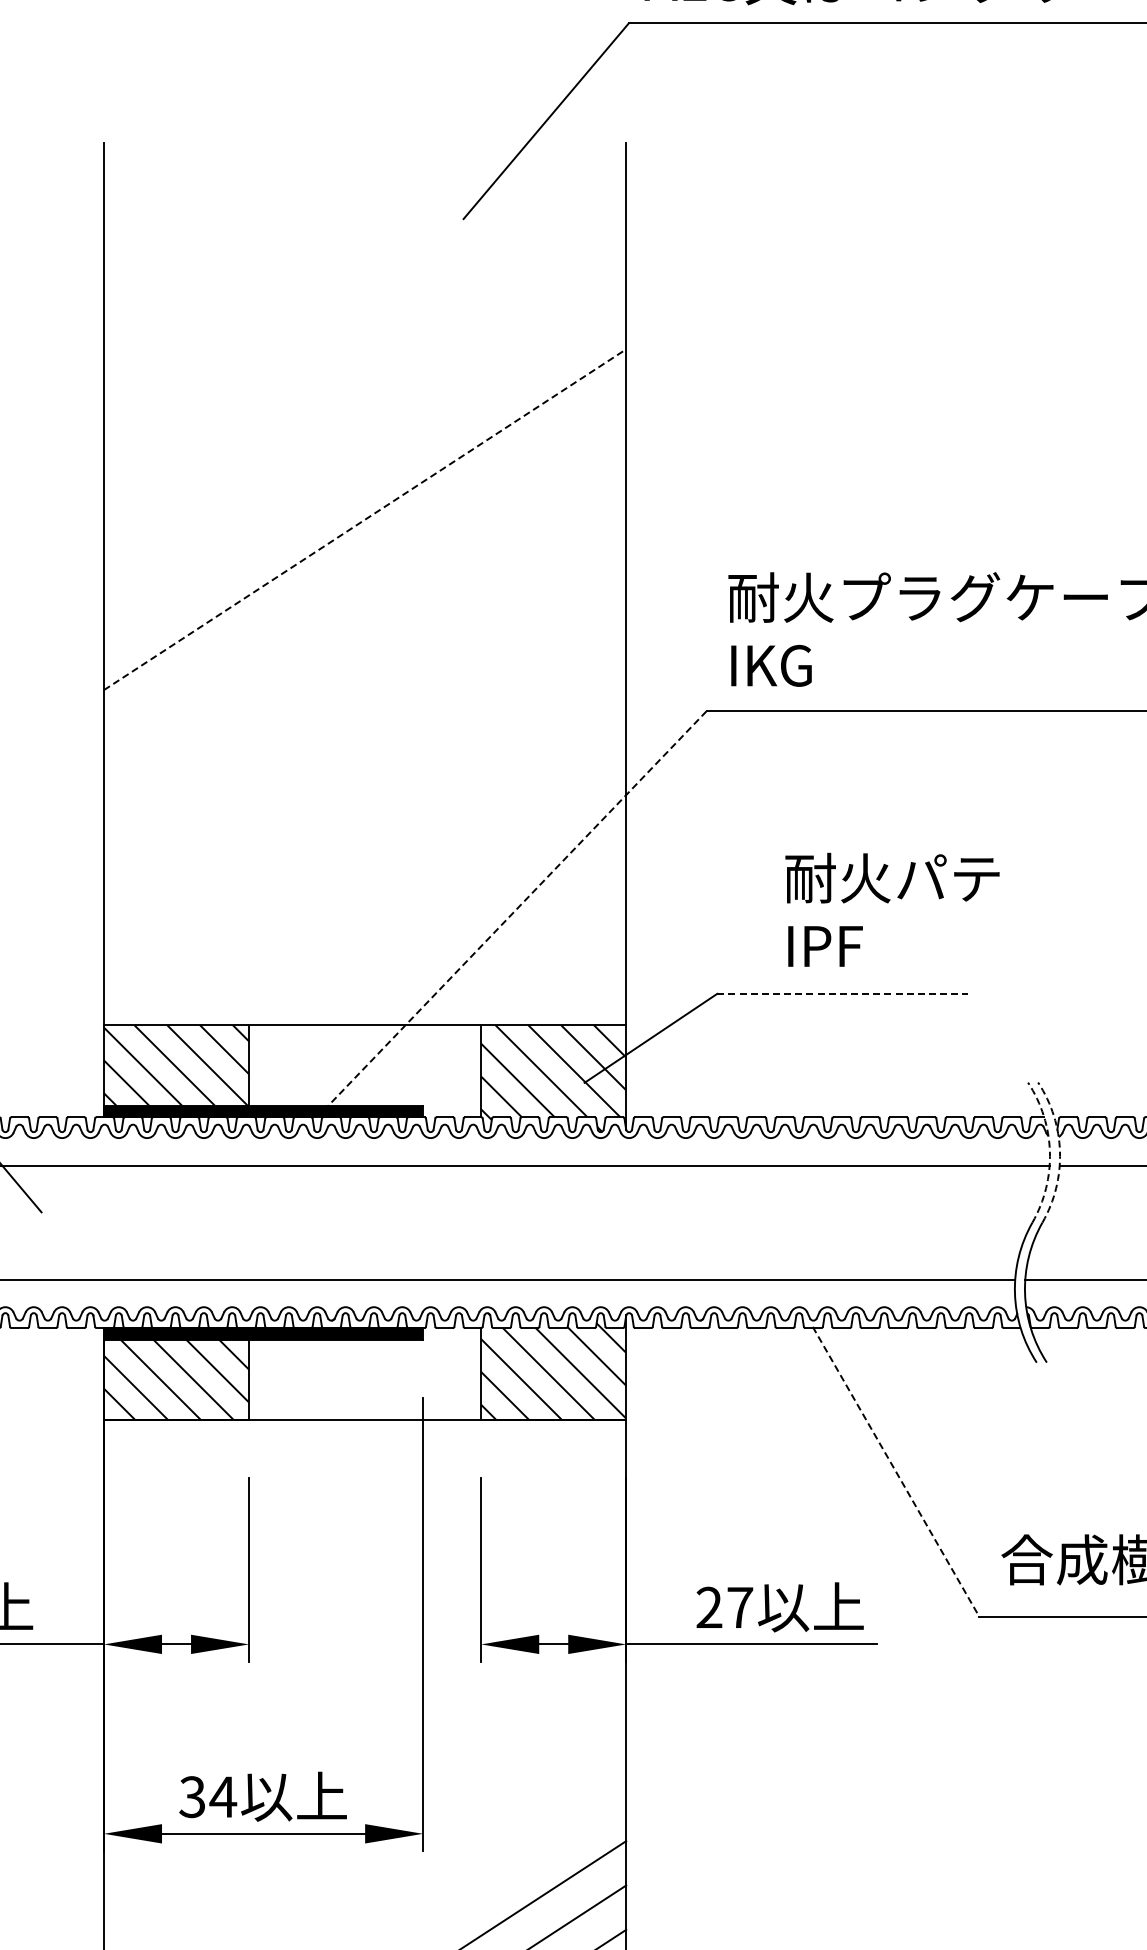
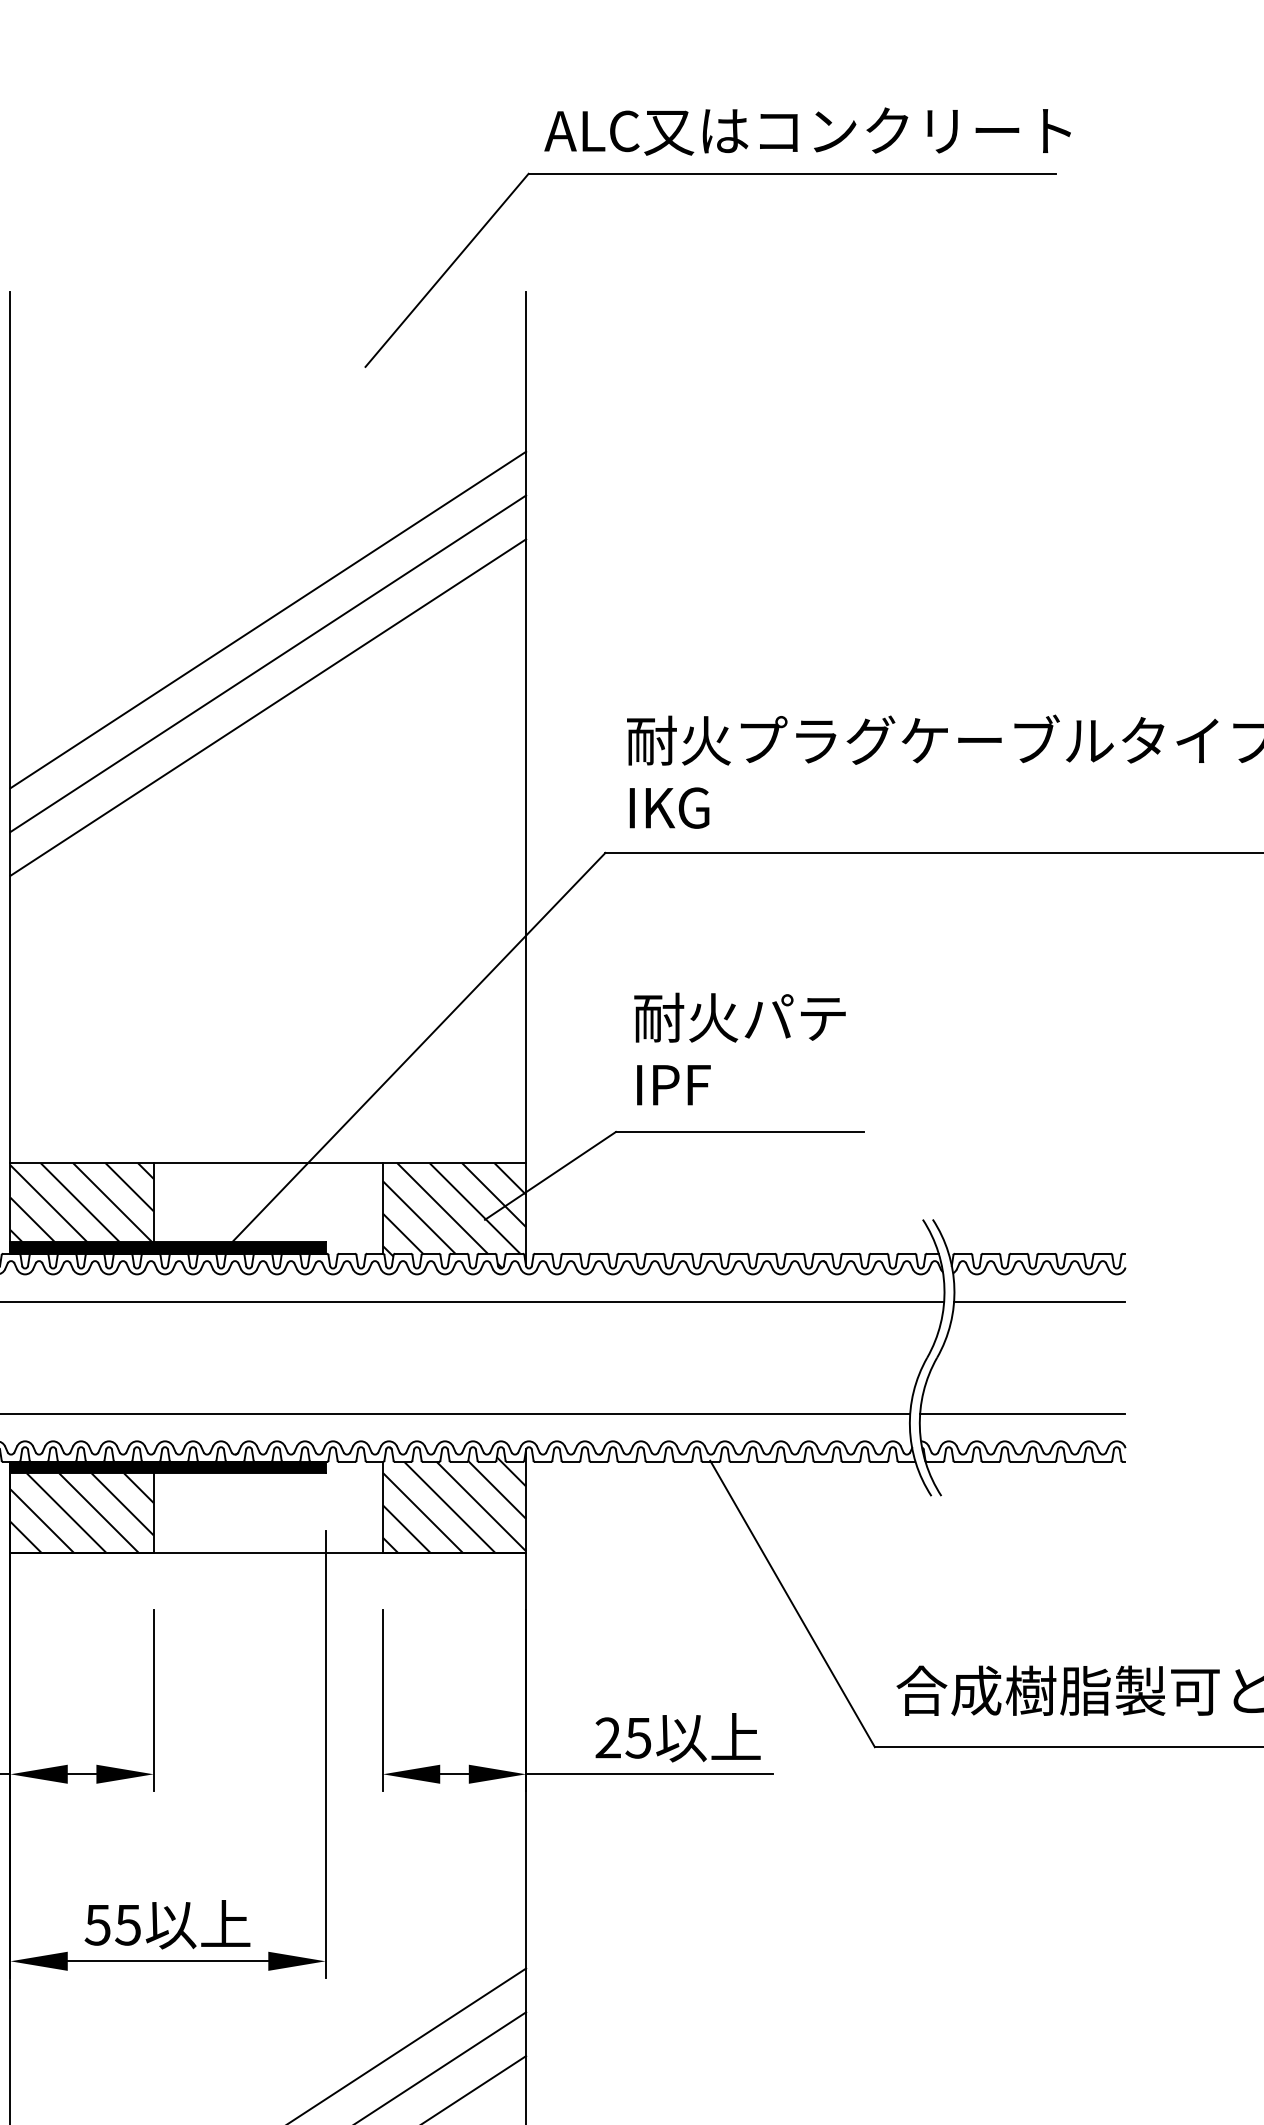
line: (365, 474) -> (268, 619), added
line: (365, 519) -> (268, 663), dashed -> solid
line: (365, 563) -> (268, 707), added
text: (891, 909) -> (739, 1048), moved
line: (514, 911) -> (415, 1050), dashed -> solid
line: (842, 993) -> (739, 1131), dashed -> solid
arc: (1049, 1152) -> (944, 1288), dashed -> solid
arc: (1060, 1152) -> (954, 1288), dashed -> solid
line: (896, 1472) -> (792, 1604), dashed -> solid
text: (740, 1608) -> (638, 1738), 27 -> 25
text: (207, 1796) -> (112, 1924), 34 -> 55

